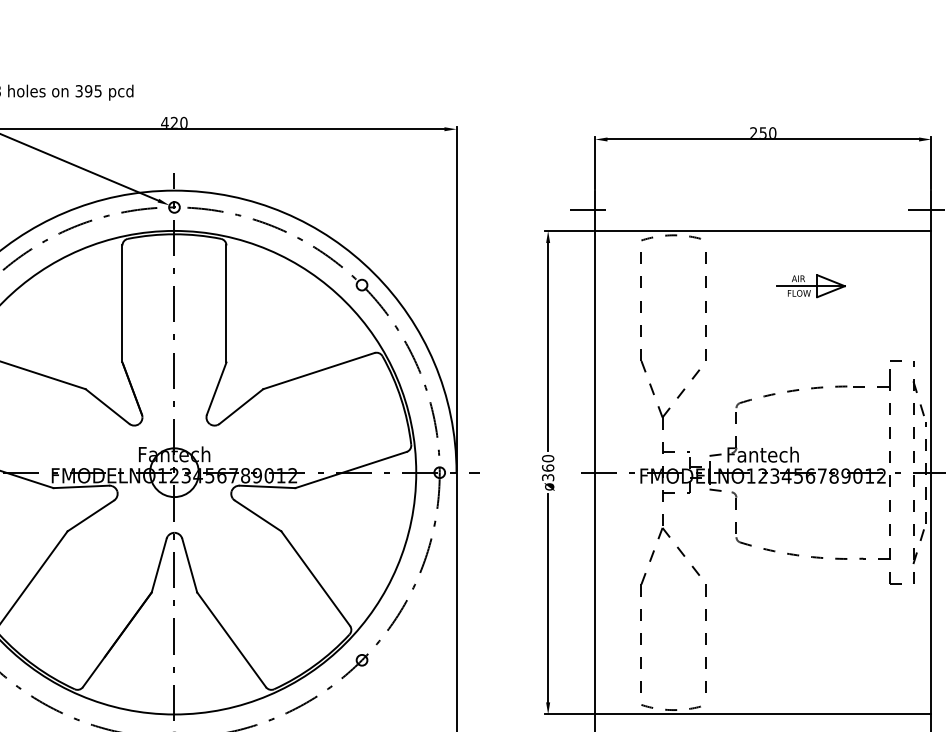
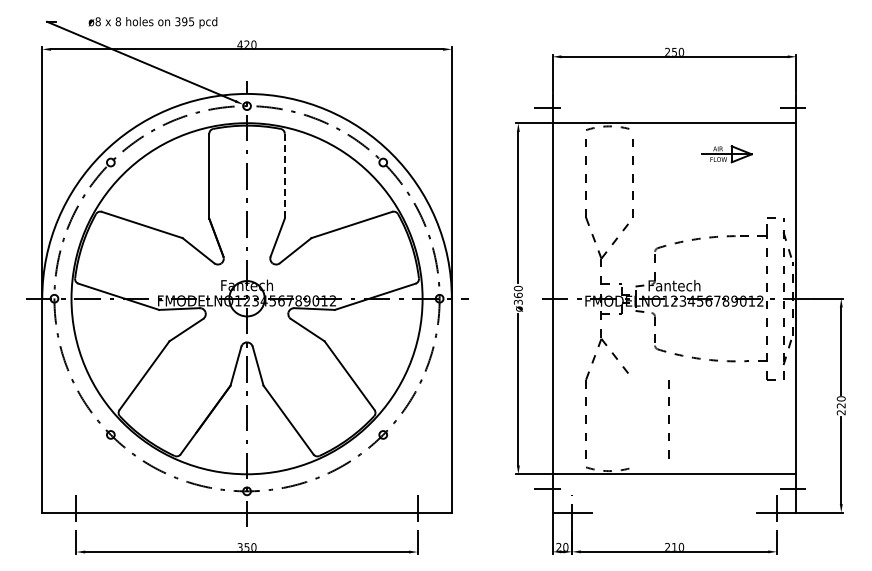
part: (810, 286) -> (726, 154), moved
line: (226, 304) -> (284, 176), solid -> dashed
line: (705, 639) -> (668, 419), moved

